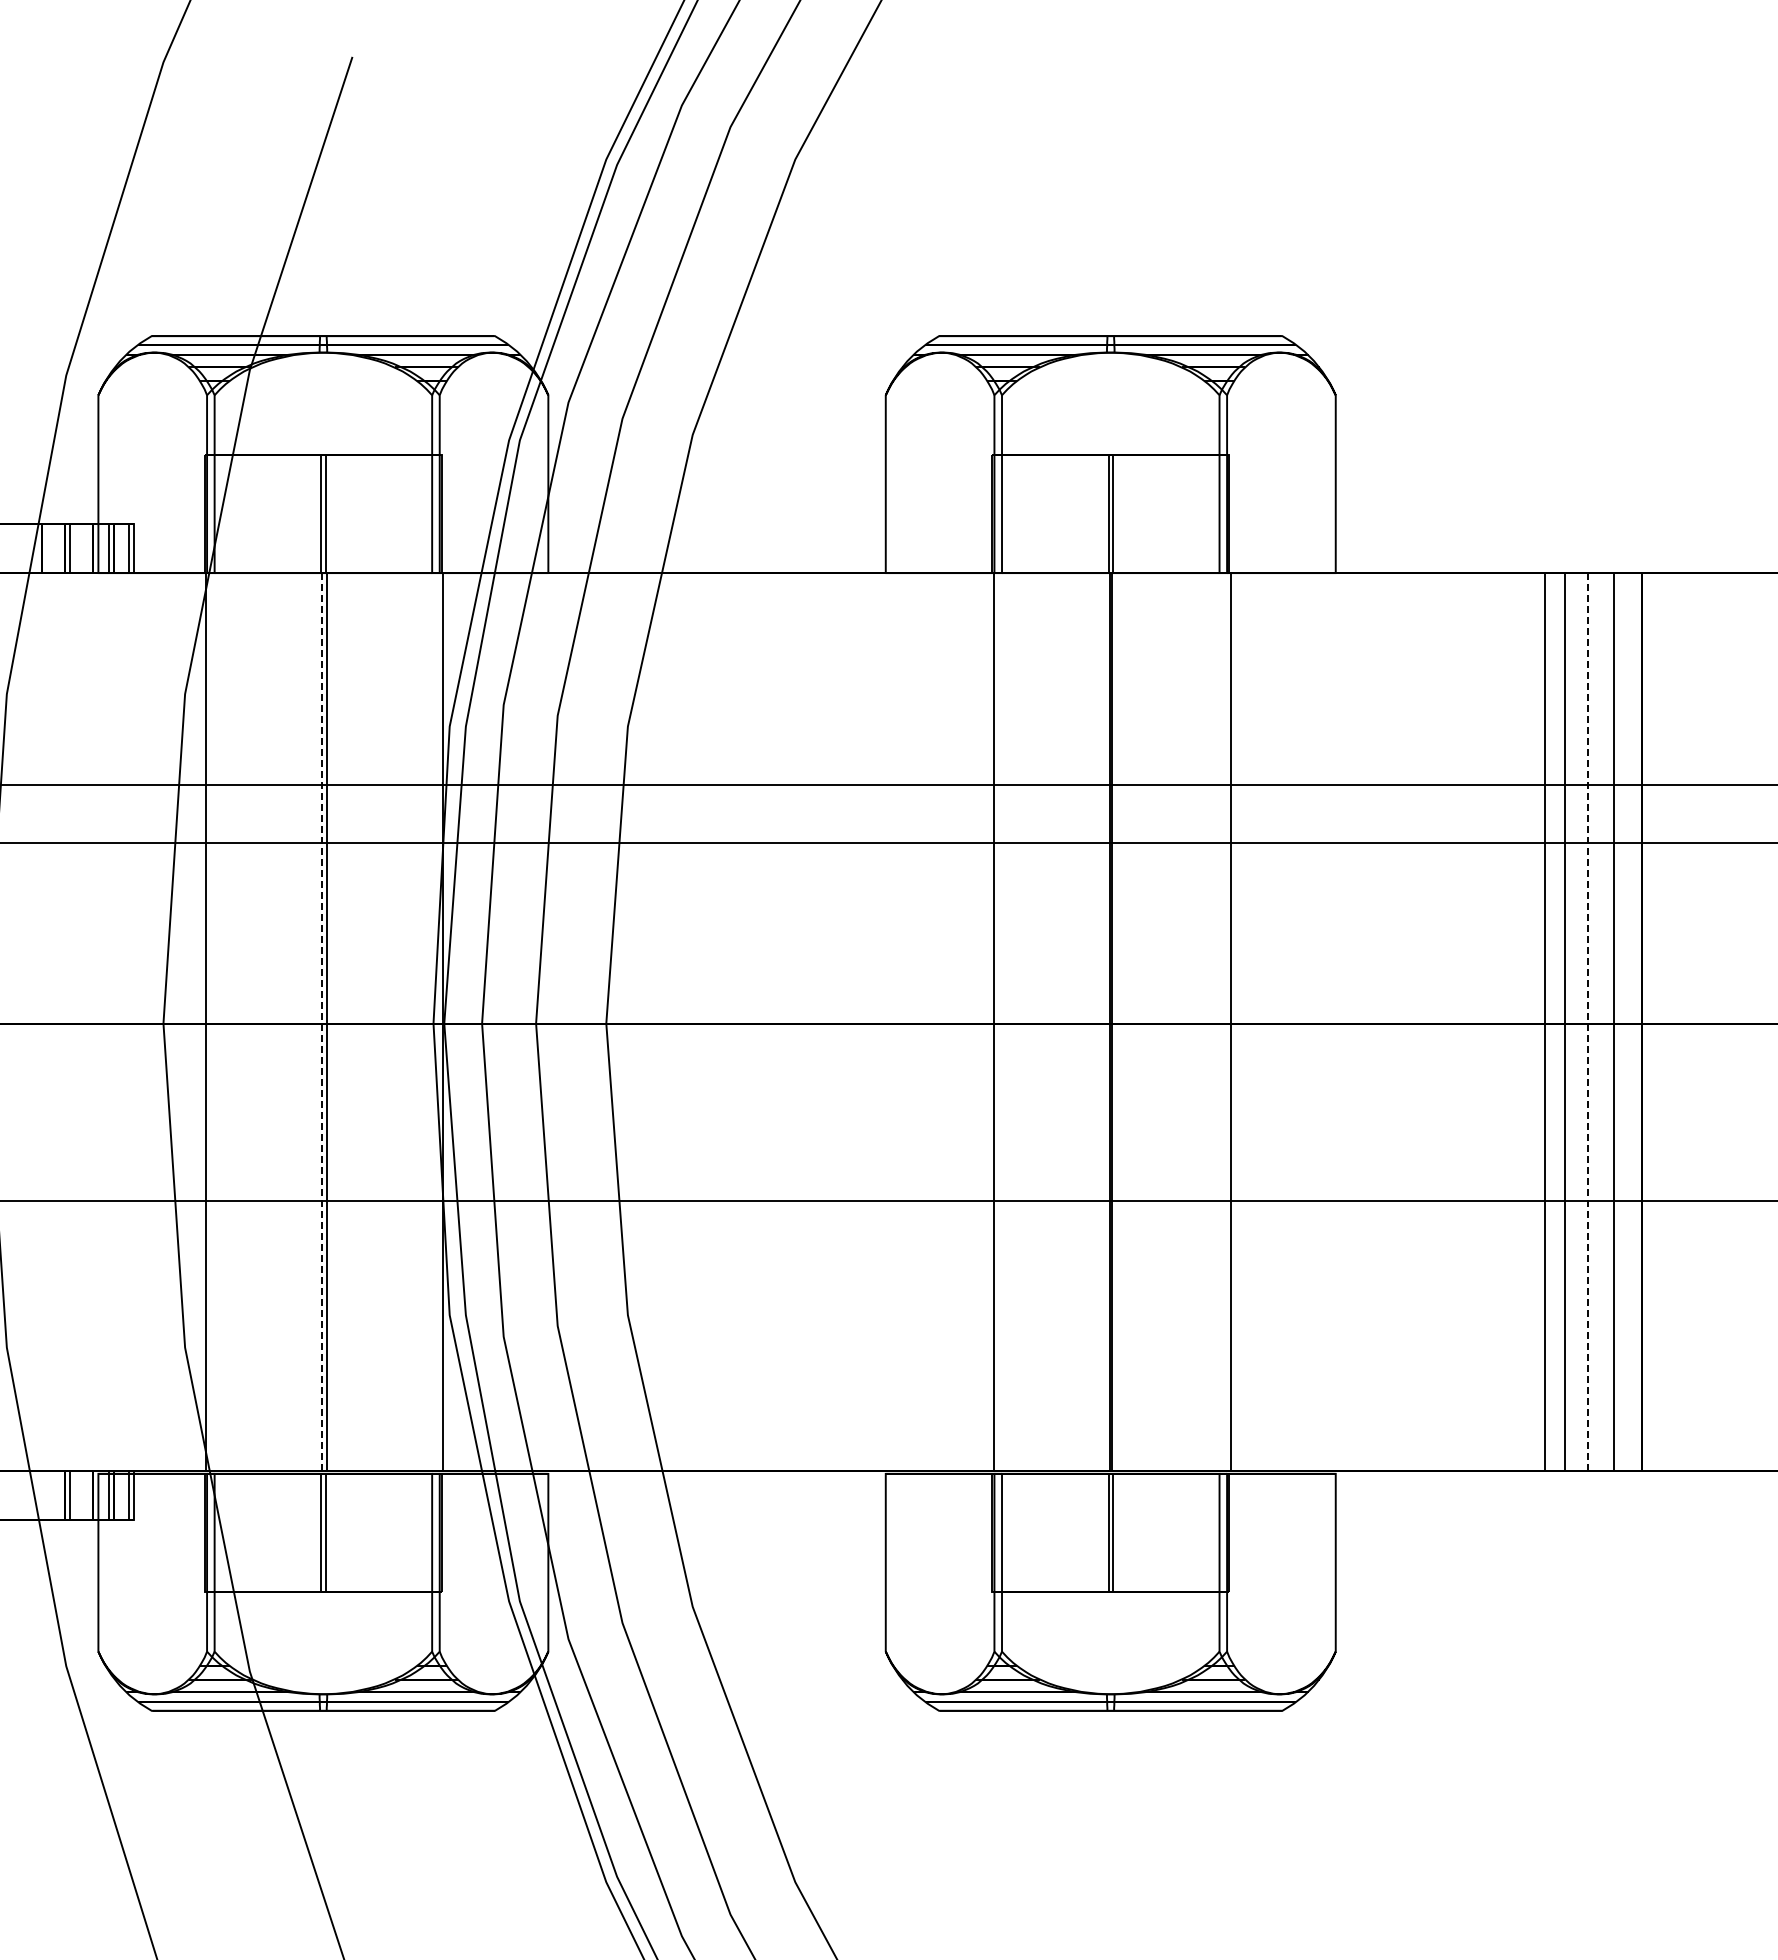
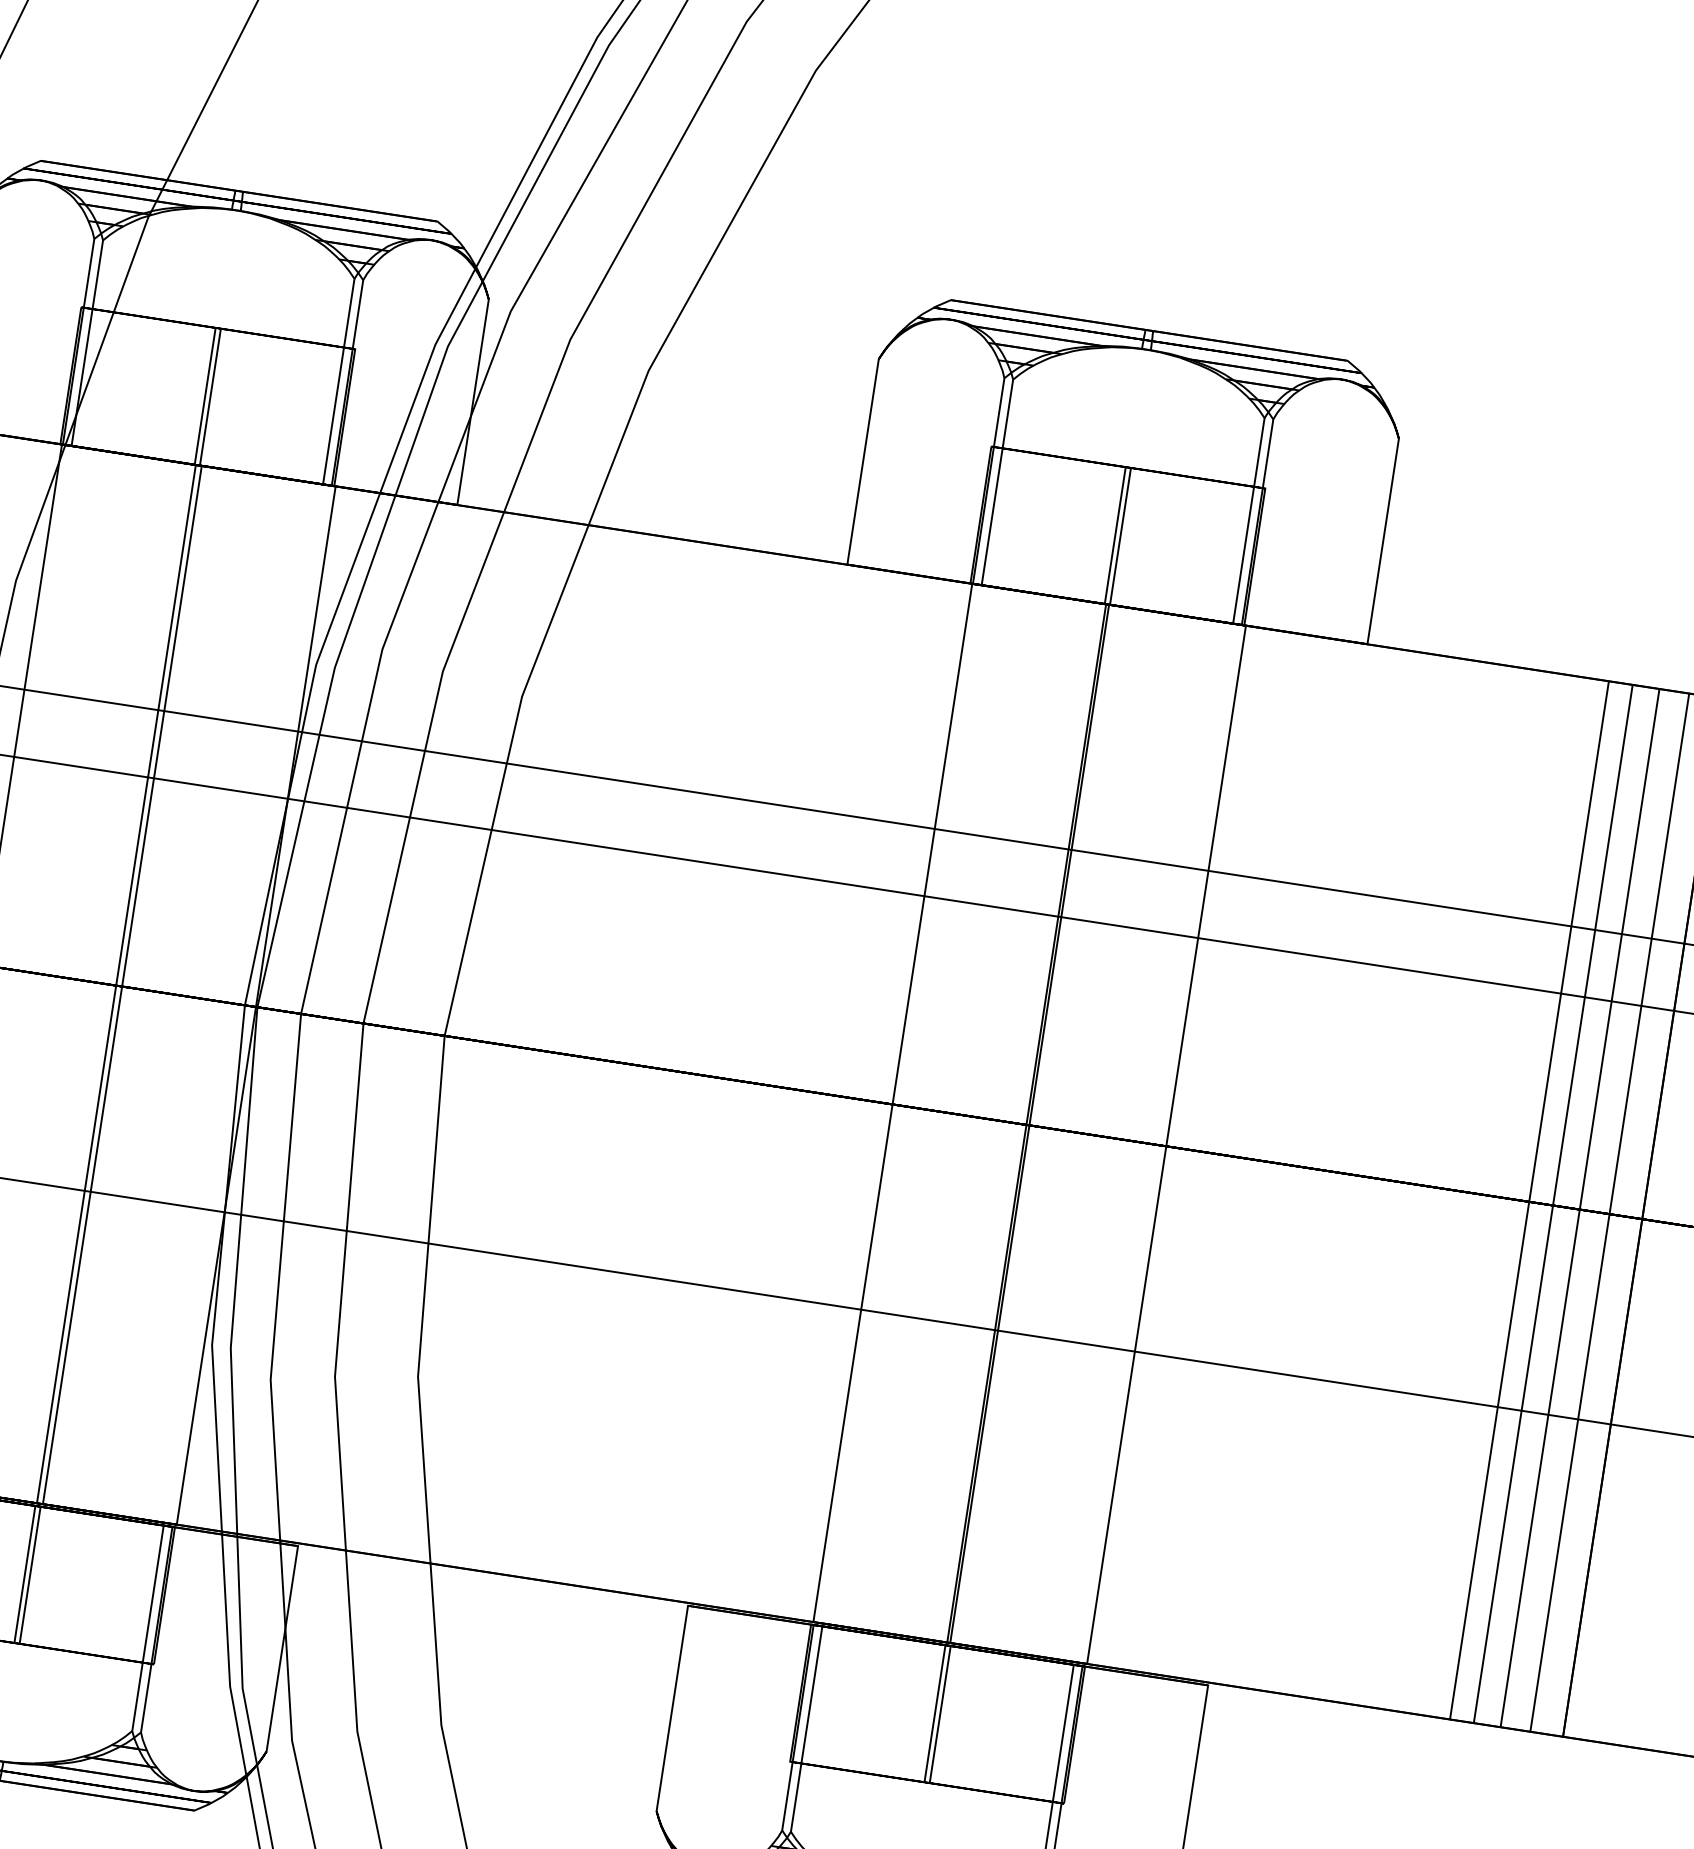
line: (322, 1022) -> (116, 984), dashed -> solid
line: (1588, 1022) -> (1580, 1208), dashed -> solid

